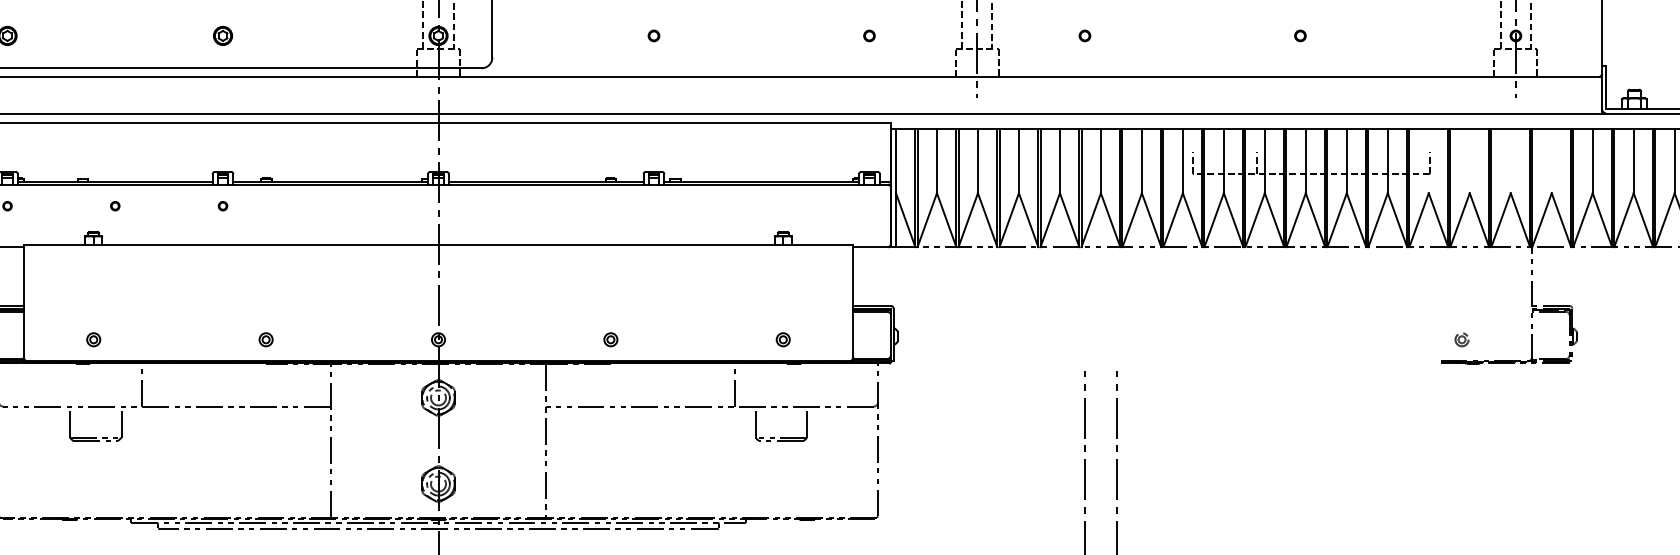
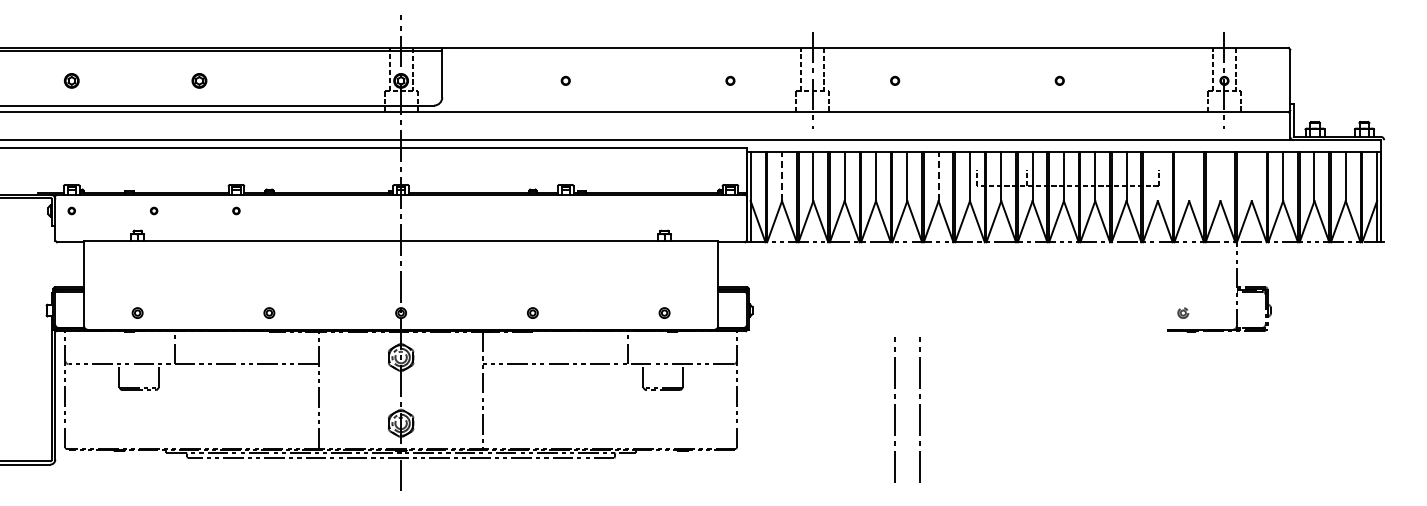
part: (223, 35) -> (199, 80), moved
line: (937, 161) -> (782, 176), solid -> dashed
line: (1141, 161) -> (938, 176), solid -> dashed

